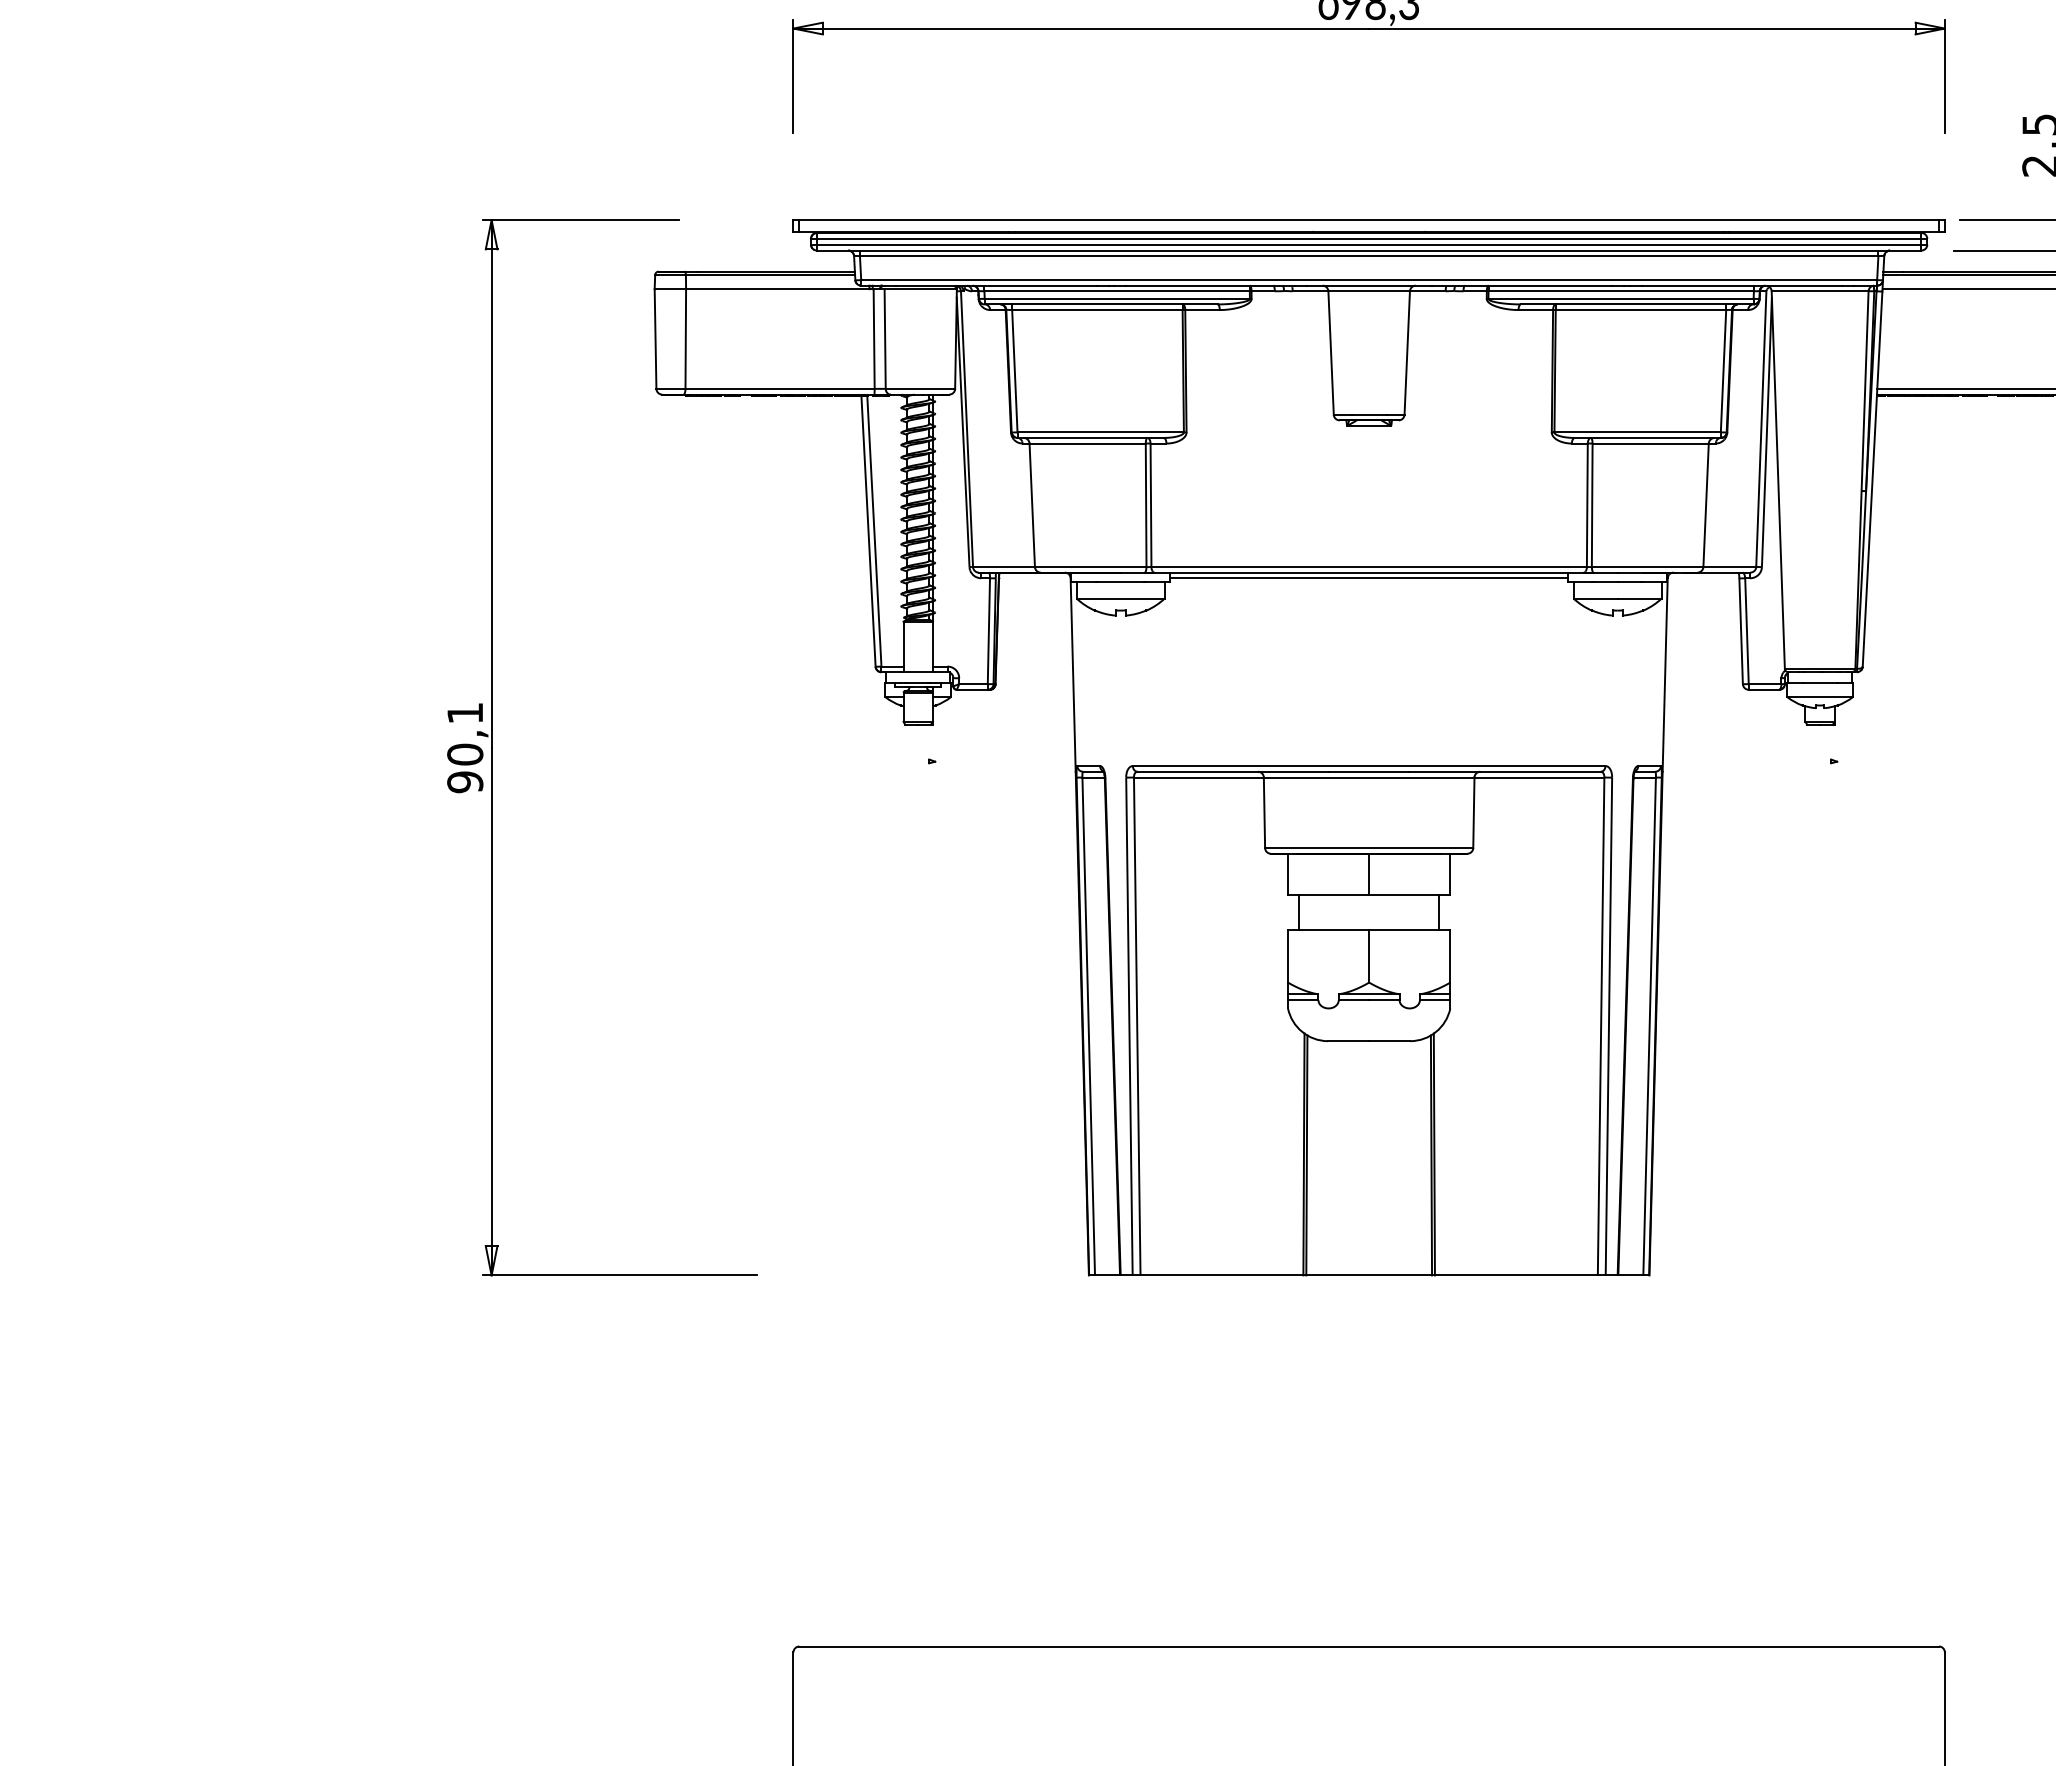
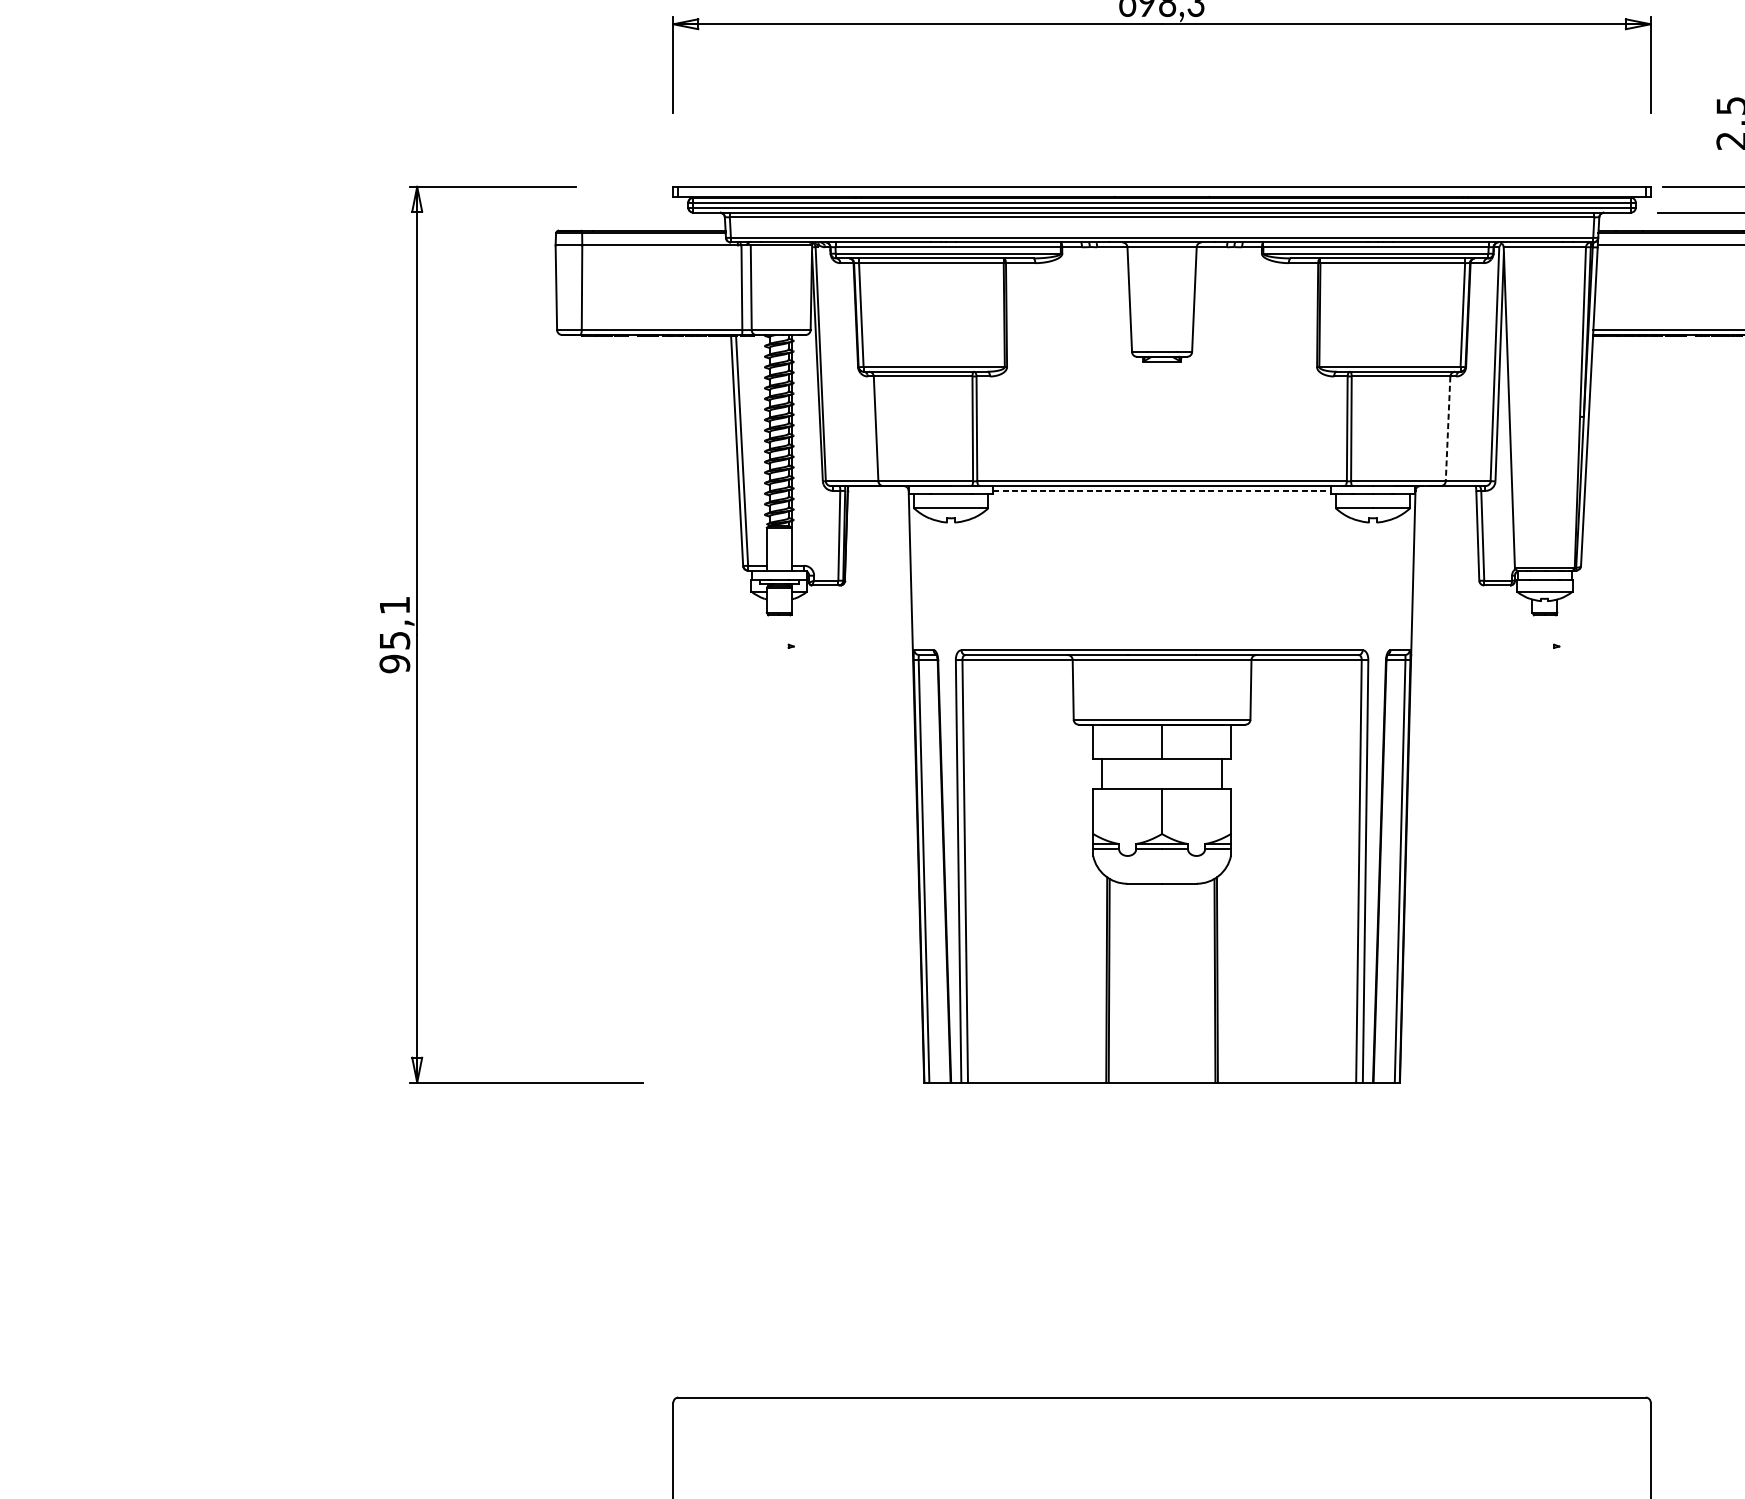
line: (1706, 505) -> (1448, 429), solid -> dashed
line: (1369, 578) -> (1162, 491), solid -> dashed
text: (465, 754) -> (395, 640), 90,1 -> 95,1

